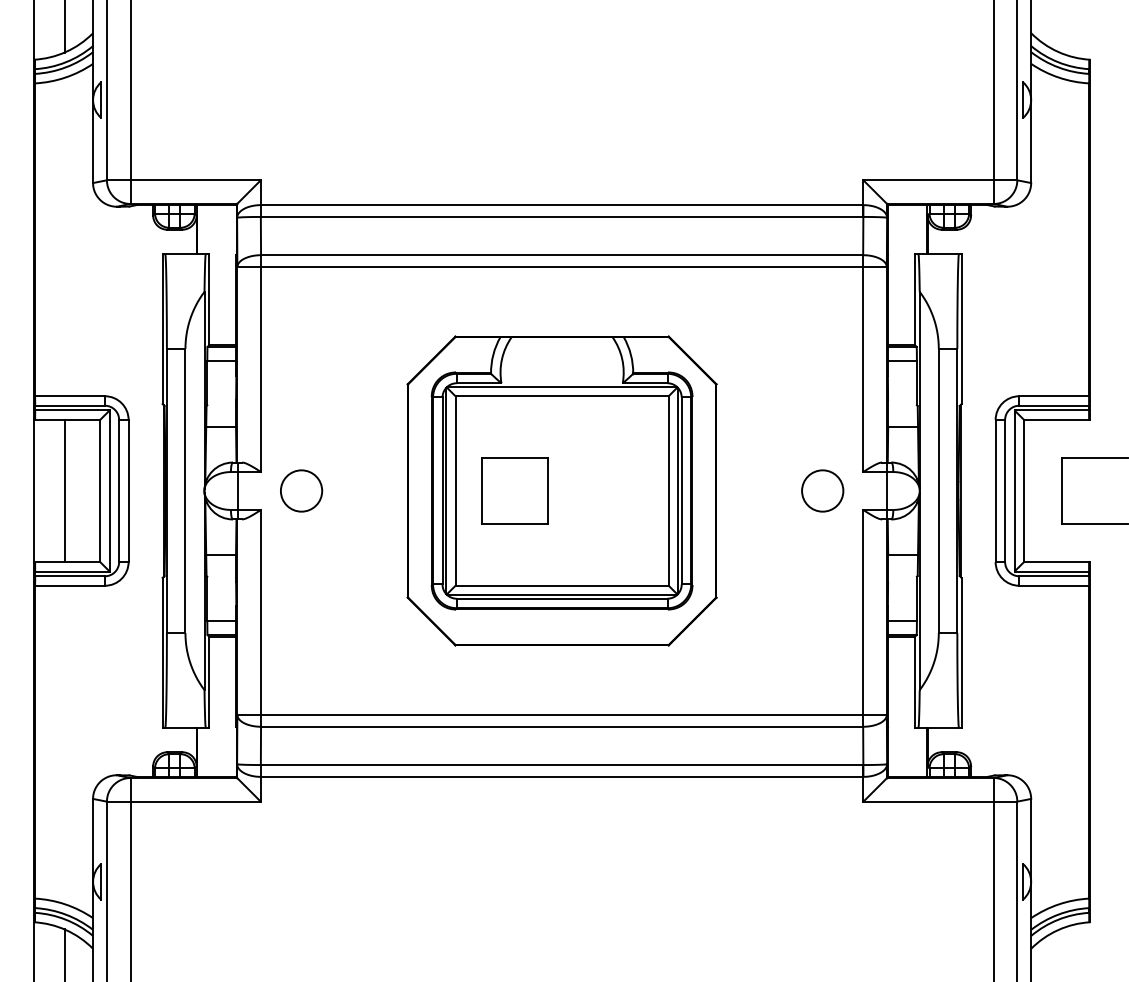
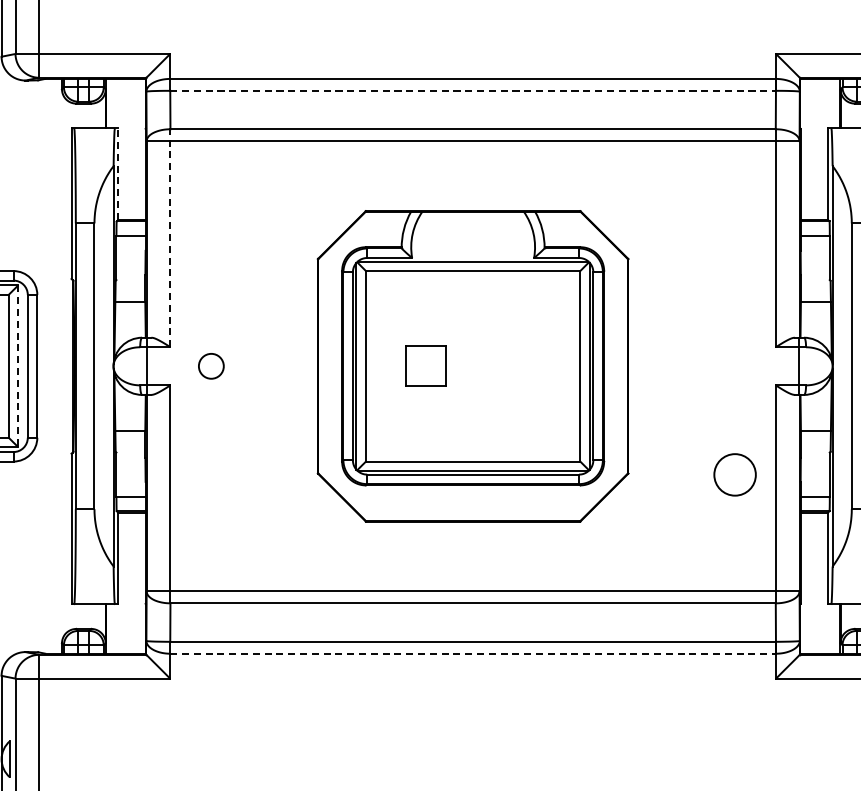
line: (562, 216) -> (473, 90), solid -> dashed
line: (209, 299) -> (118, 173), solid -> dashed
line: (261, 363) -> (170, 238), solid -> dashed
circle: (301, 490) -> (211, 365), size x0.6
part: (514, 490) -> (425, 365), size x0.6
circle: (822, 490) -> (734, 474), moved
line: (109, 491) -> (18, 366), solid -> dashed
line: (562, 776) -> (473, 653), solid -> dashed

